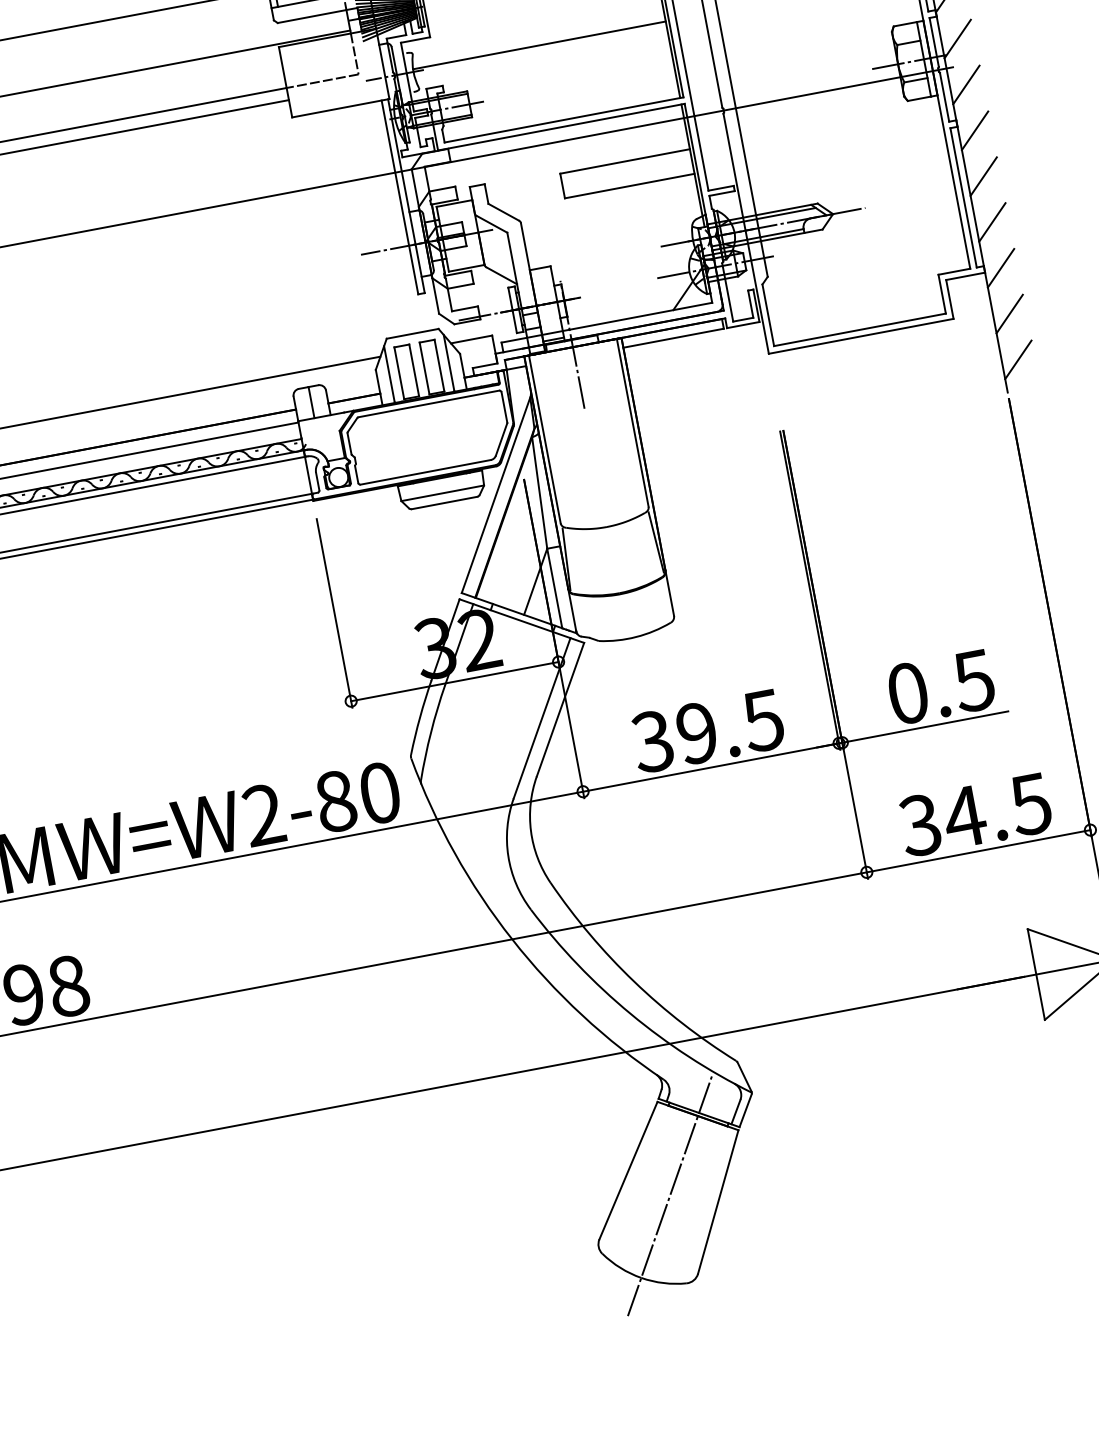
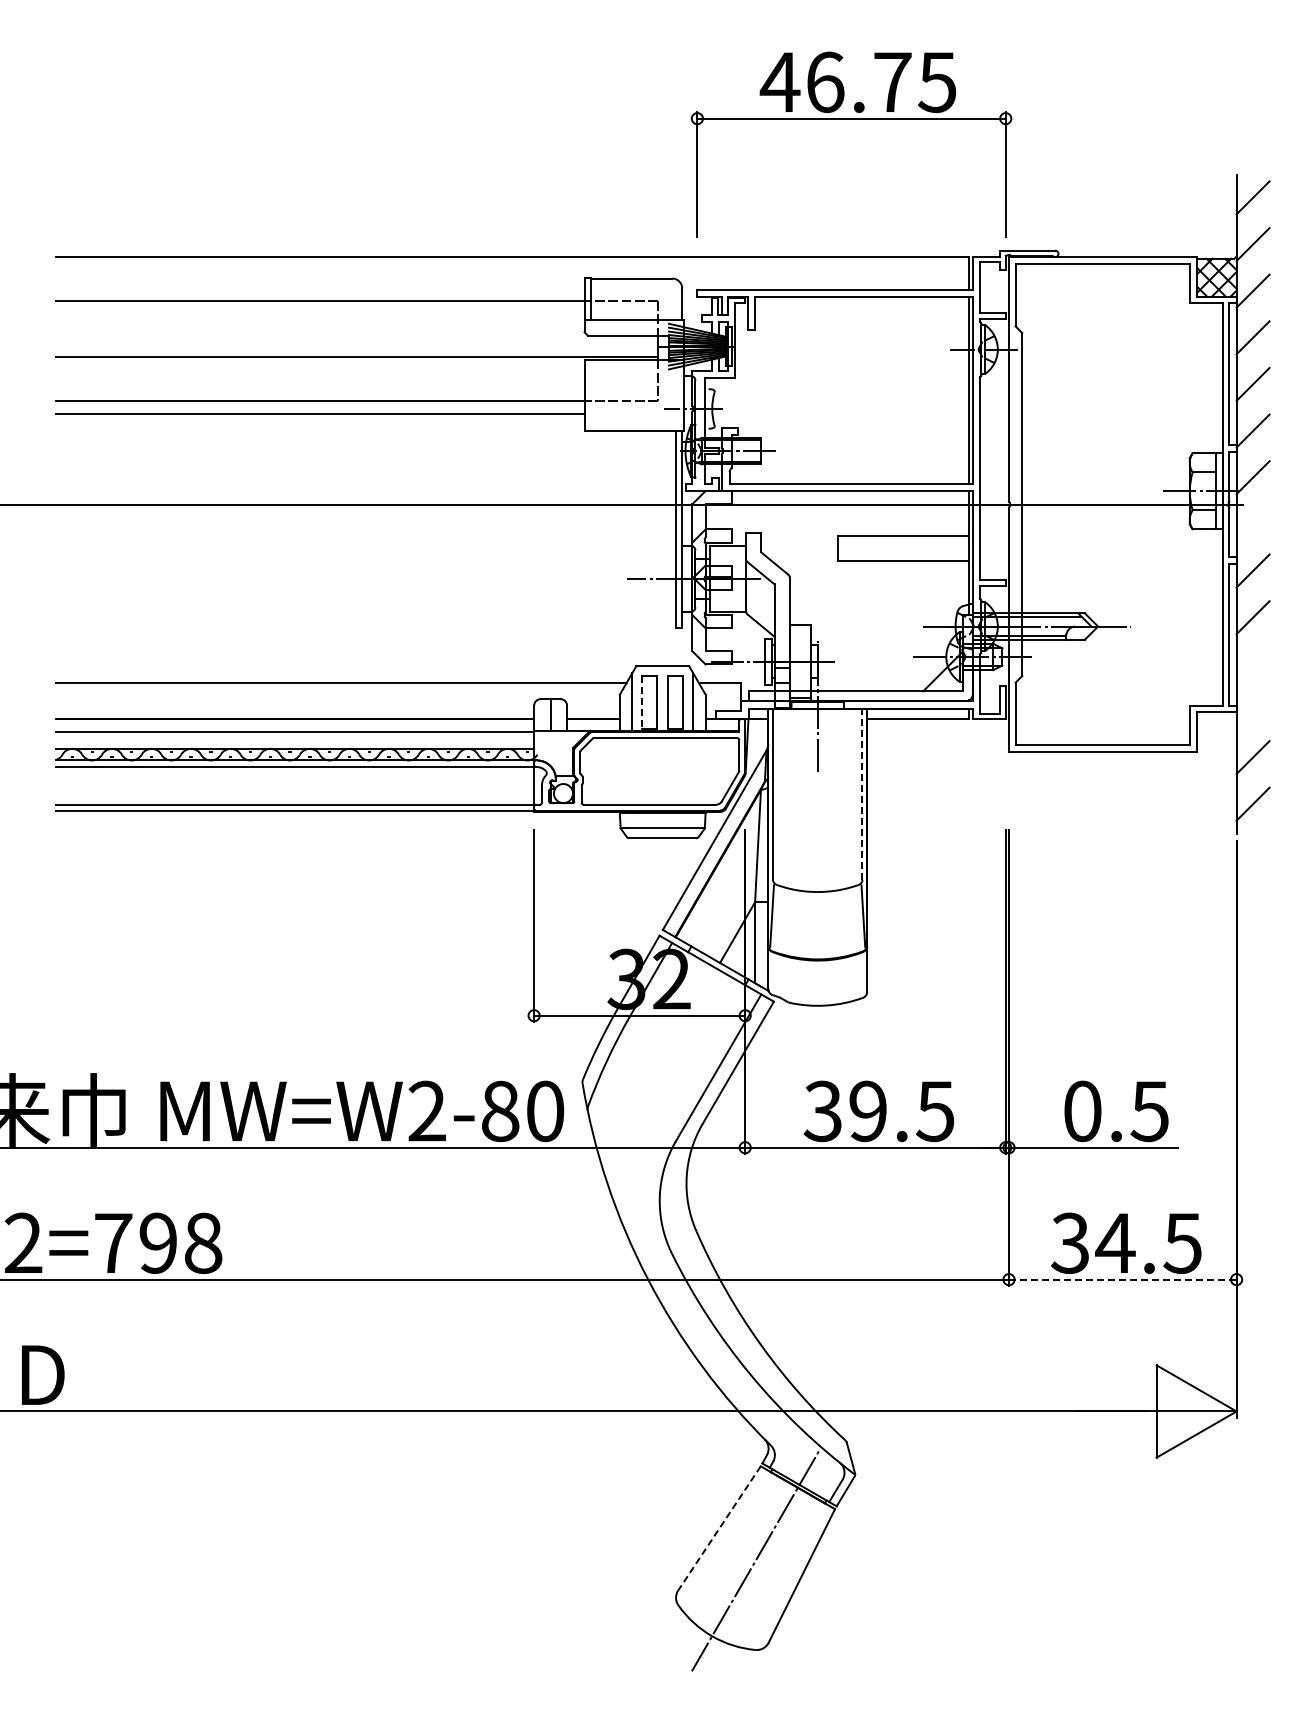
line: (539, 45) -> (840, 406), removed
line: (965, 84) -> (1252, 523), removed
line: (991, 221) -> (1252, 663), removed
line: (1000, 267) -> (1252, 710), removed
line: (399, 373) -> (642, 702), solid -> dashed
line: (632, 421) -> (862, 793), solid -> dashed
line: (978, 851) -> (1122, 1279), solid -> dashed
line: (628, 1170) -> (719, 1528), solid -> dashed

